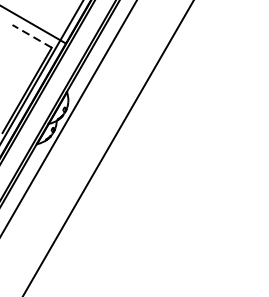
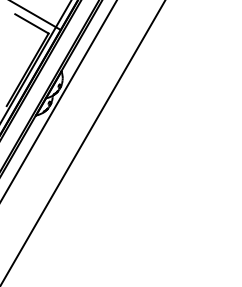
line: (31, 35) -> (31, 23), dashed -> solid

